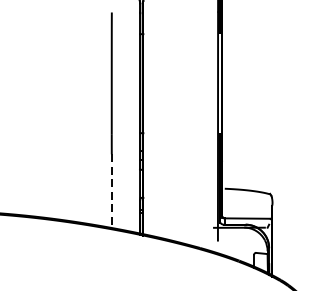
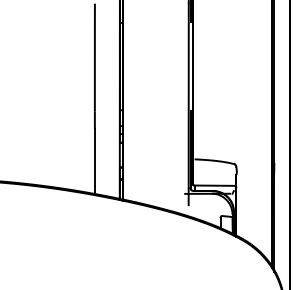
line: (111, 192) -> (94, 162), dashed -> solid

